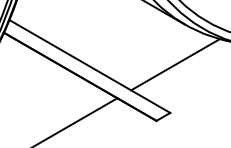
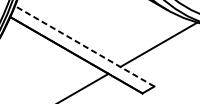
line: (89, 66) -> (84, 46), solid -> dashed

